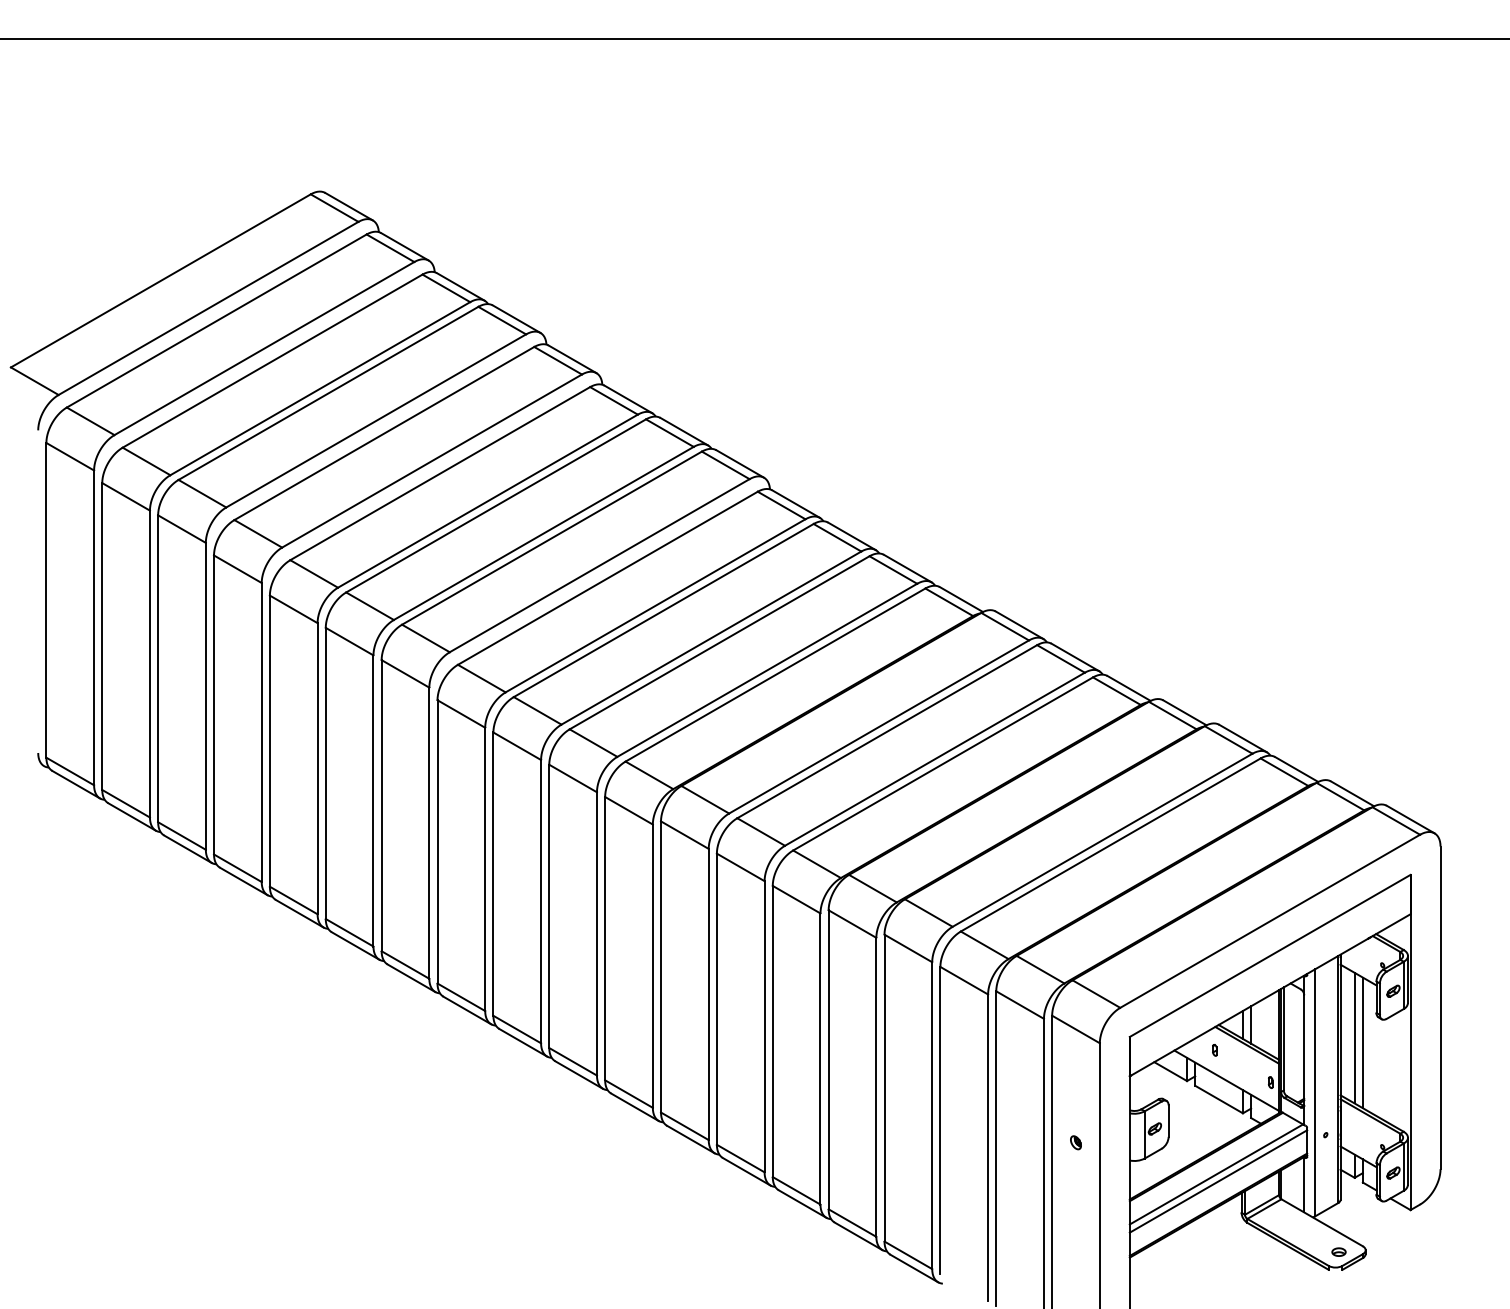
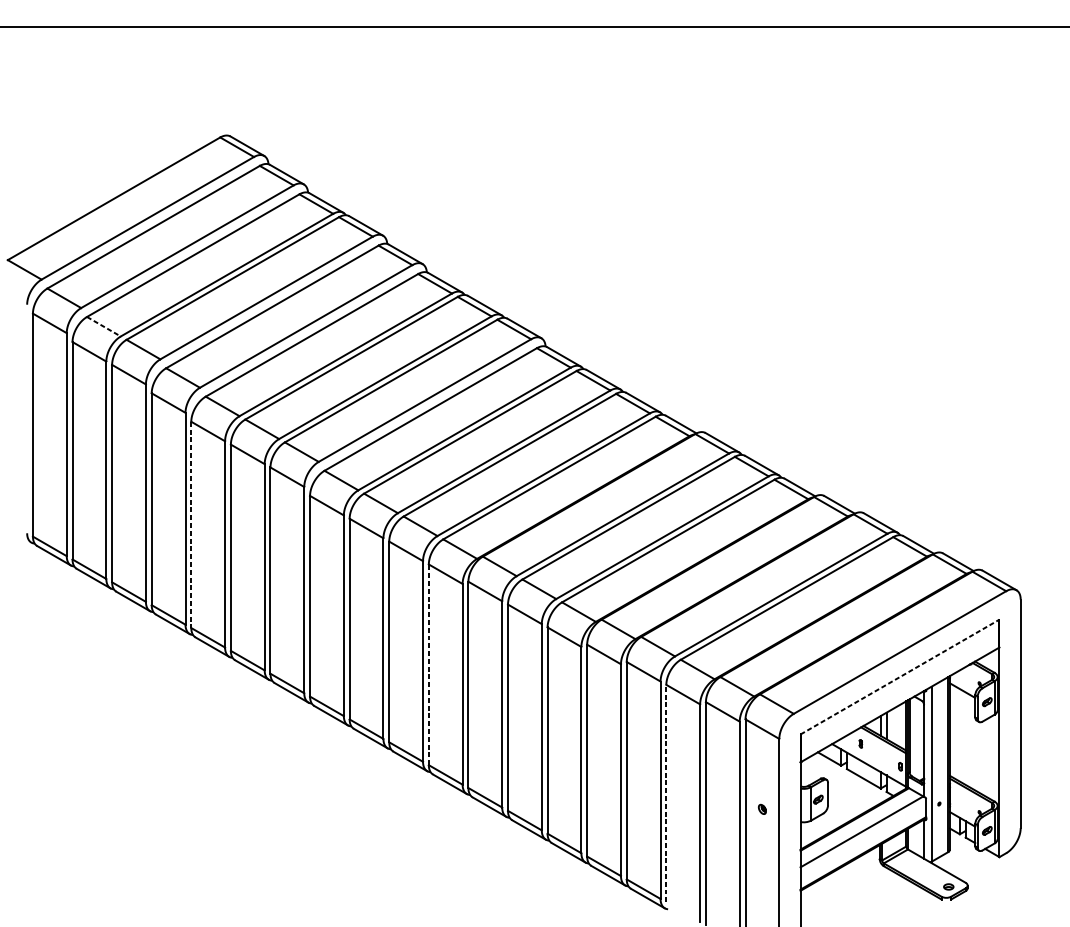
line: (146, 461) -> (103, 326), solid -> dashed
line: (269, 741) -> (191, 525), solid -> dashed
line: (605, 938) -> (429, 664), solid -> dashed
line: (1270, 955) -> (900, 676), solid -> dashed
line: (1354, 1037) -> (959, 734), removed
line: (1362, 1042) -> (965, 738), removed
line: (940, 1119) -> (666, 792), solid -> dashed
line: (1218, 1181) -> (863, 836), removed

